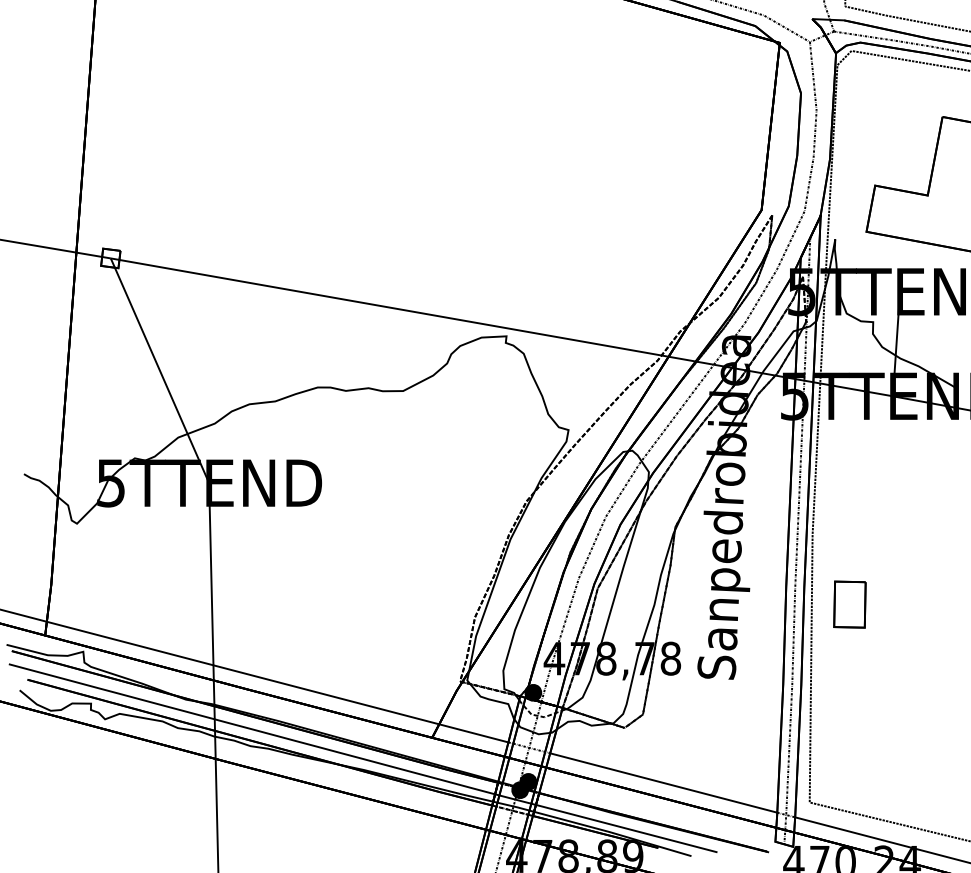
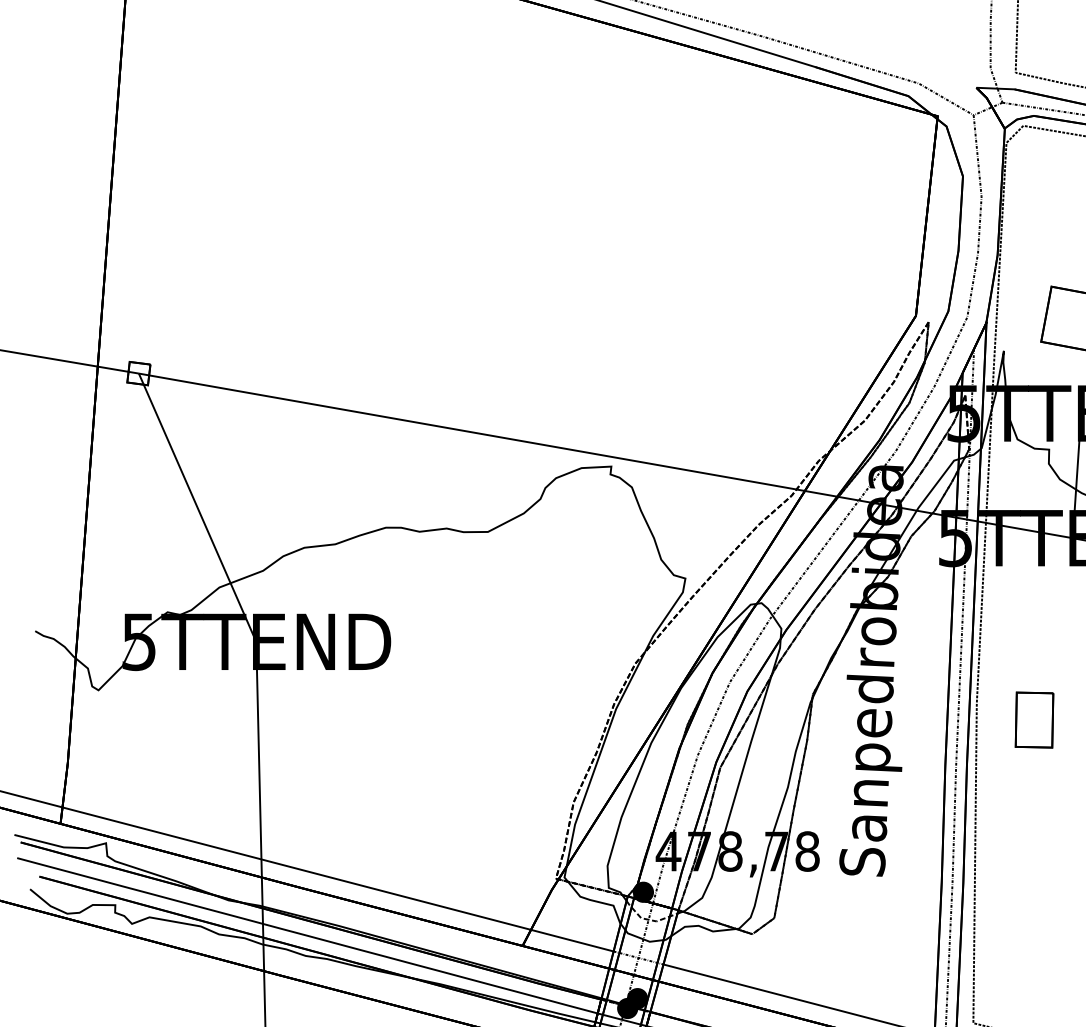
part: (849, 604) -> (1034, 719), moved

